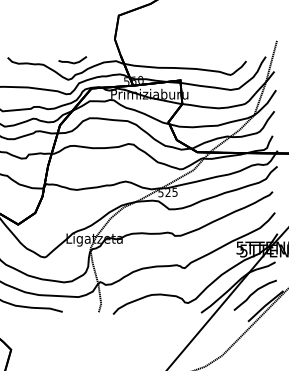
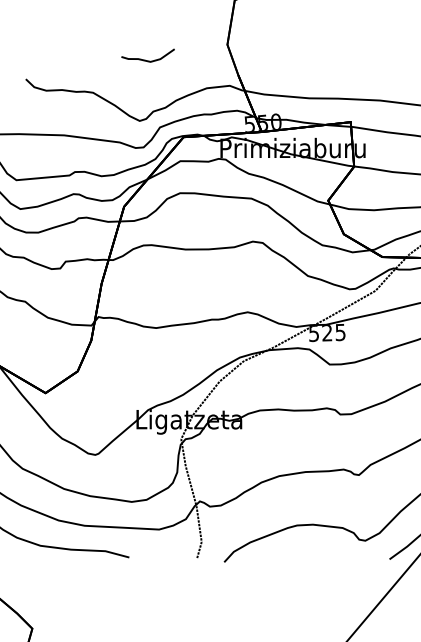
part: (72, 60) -> (147, 56), moved

